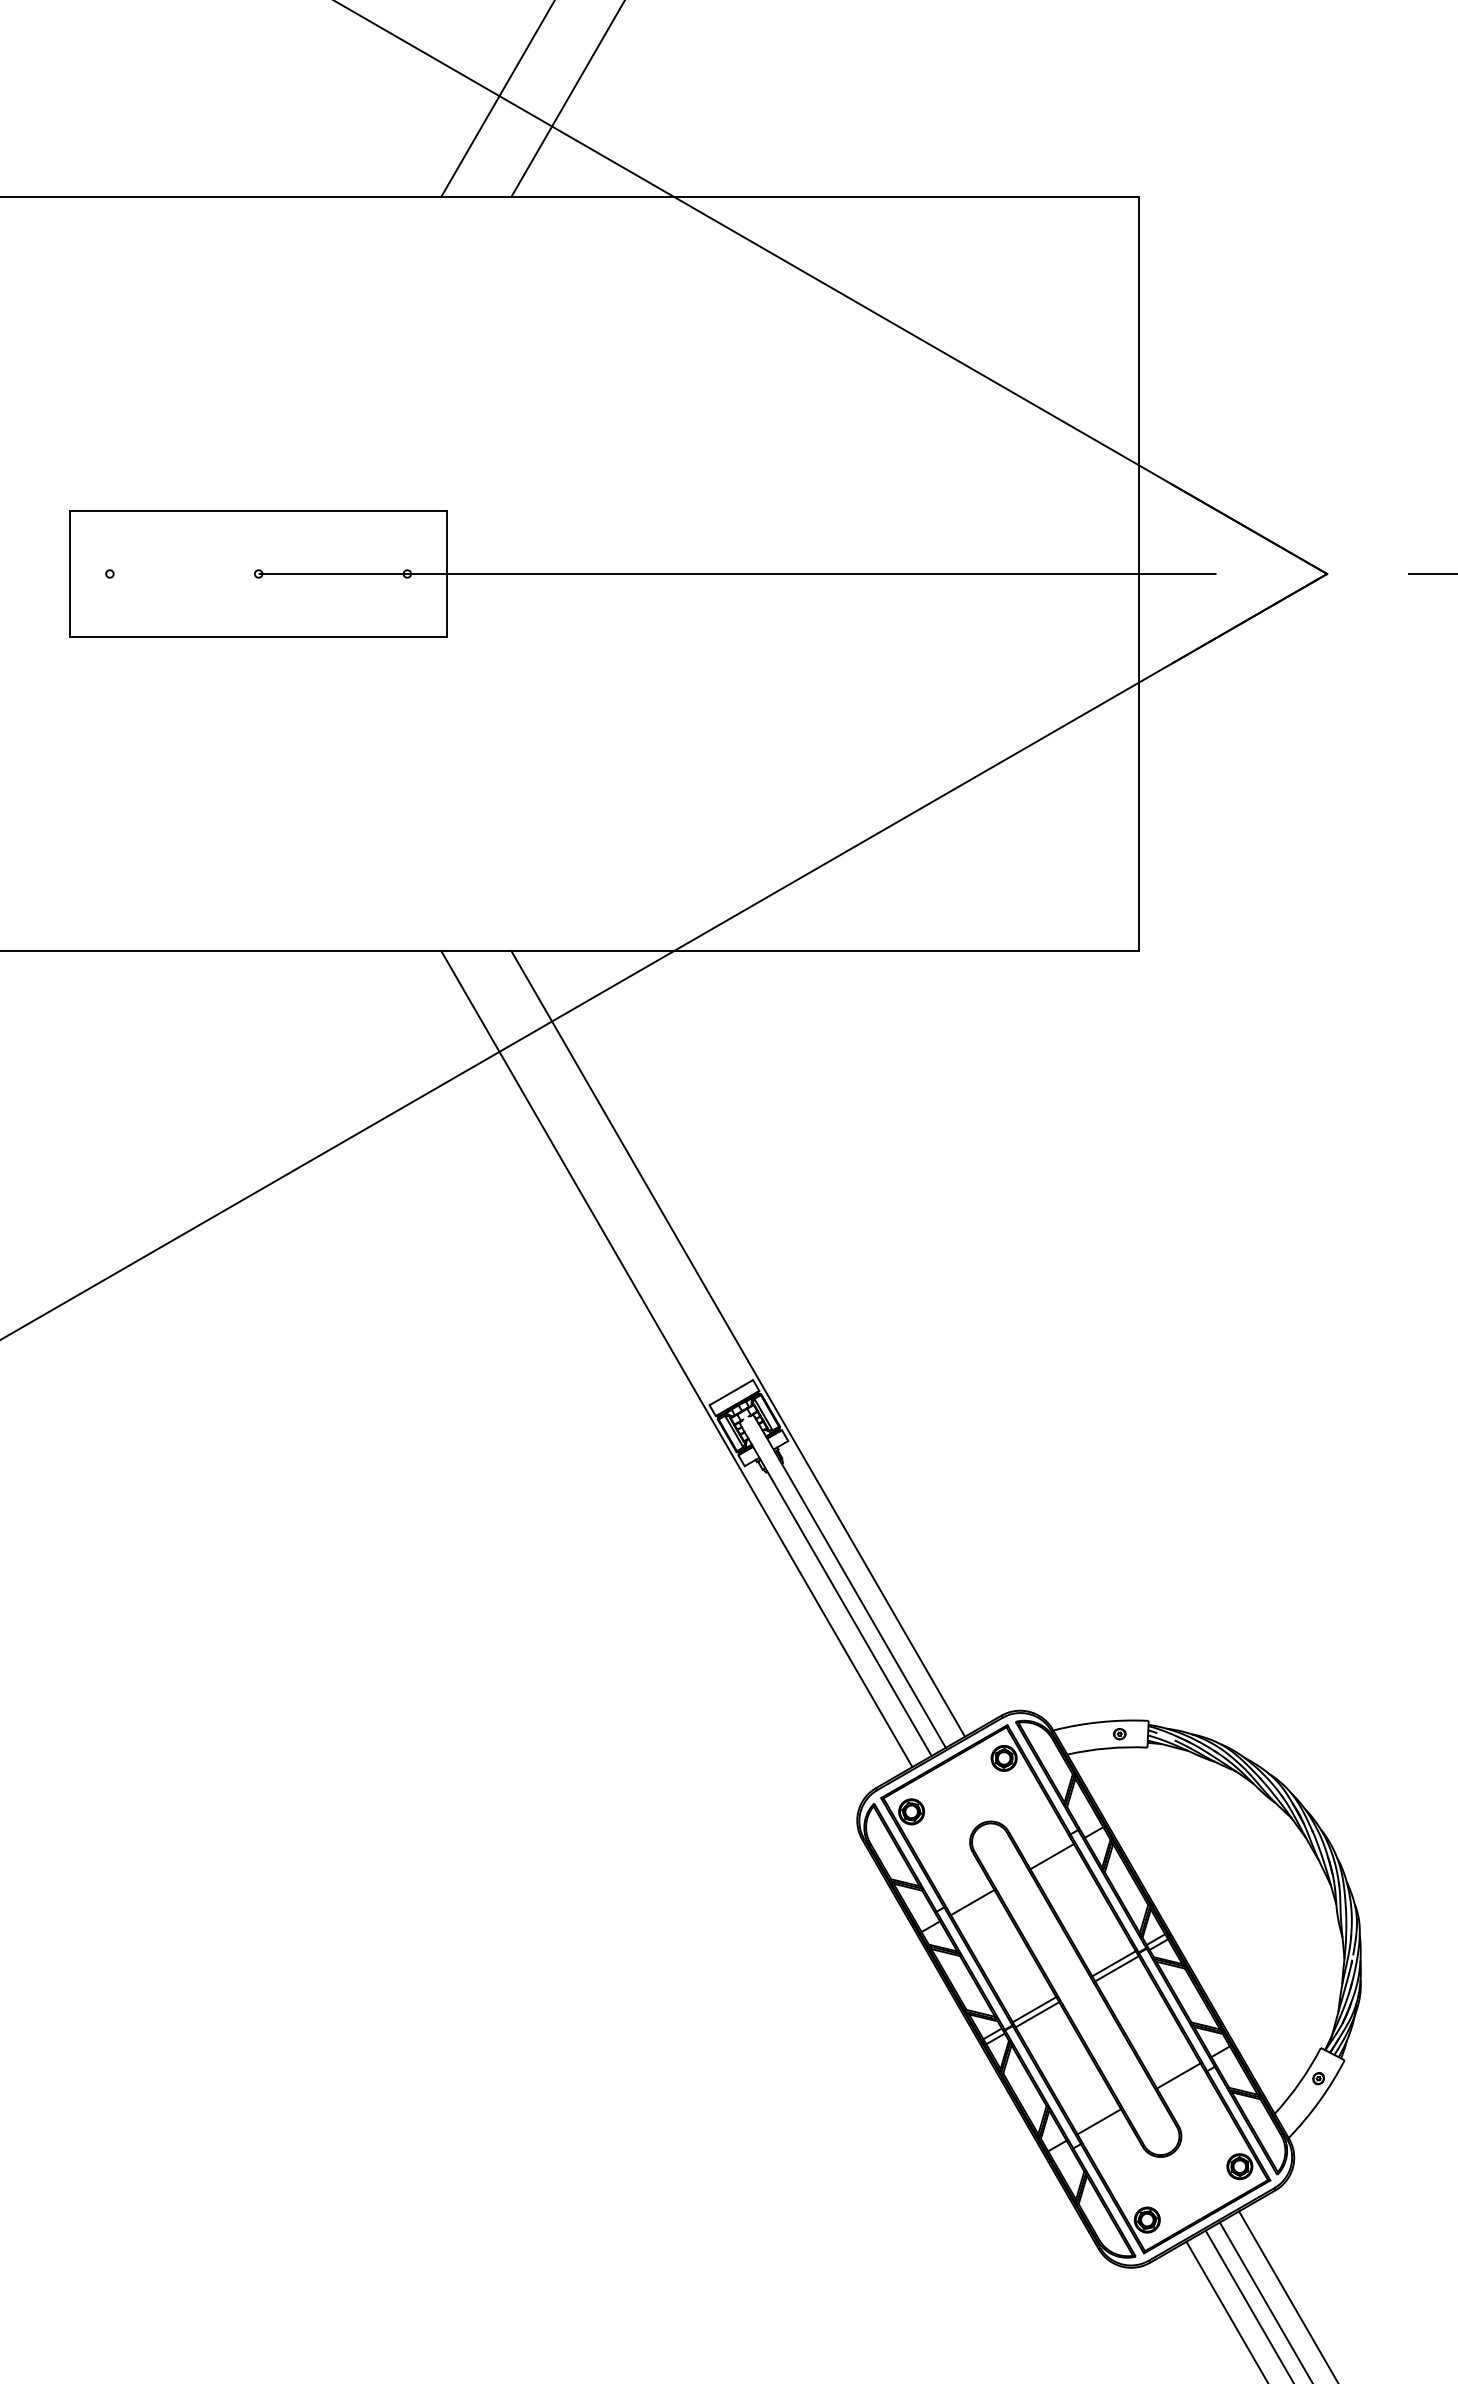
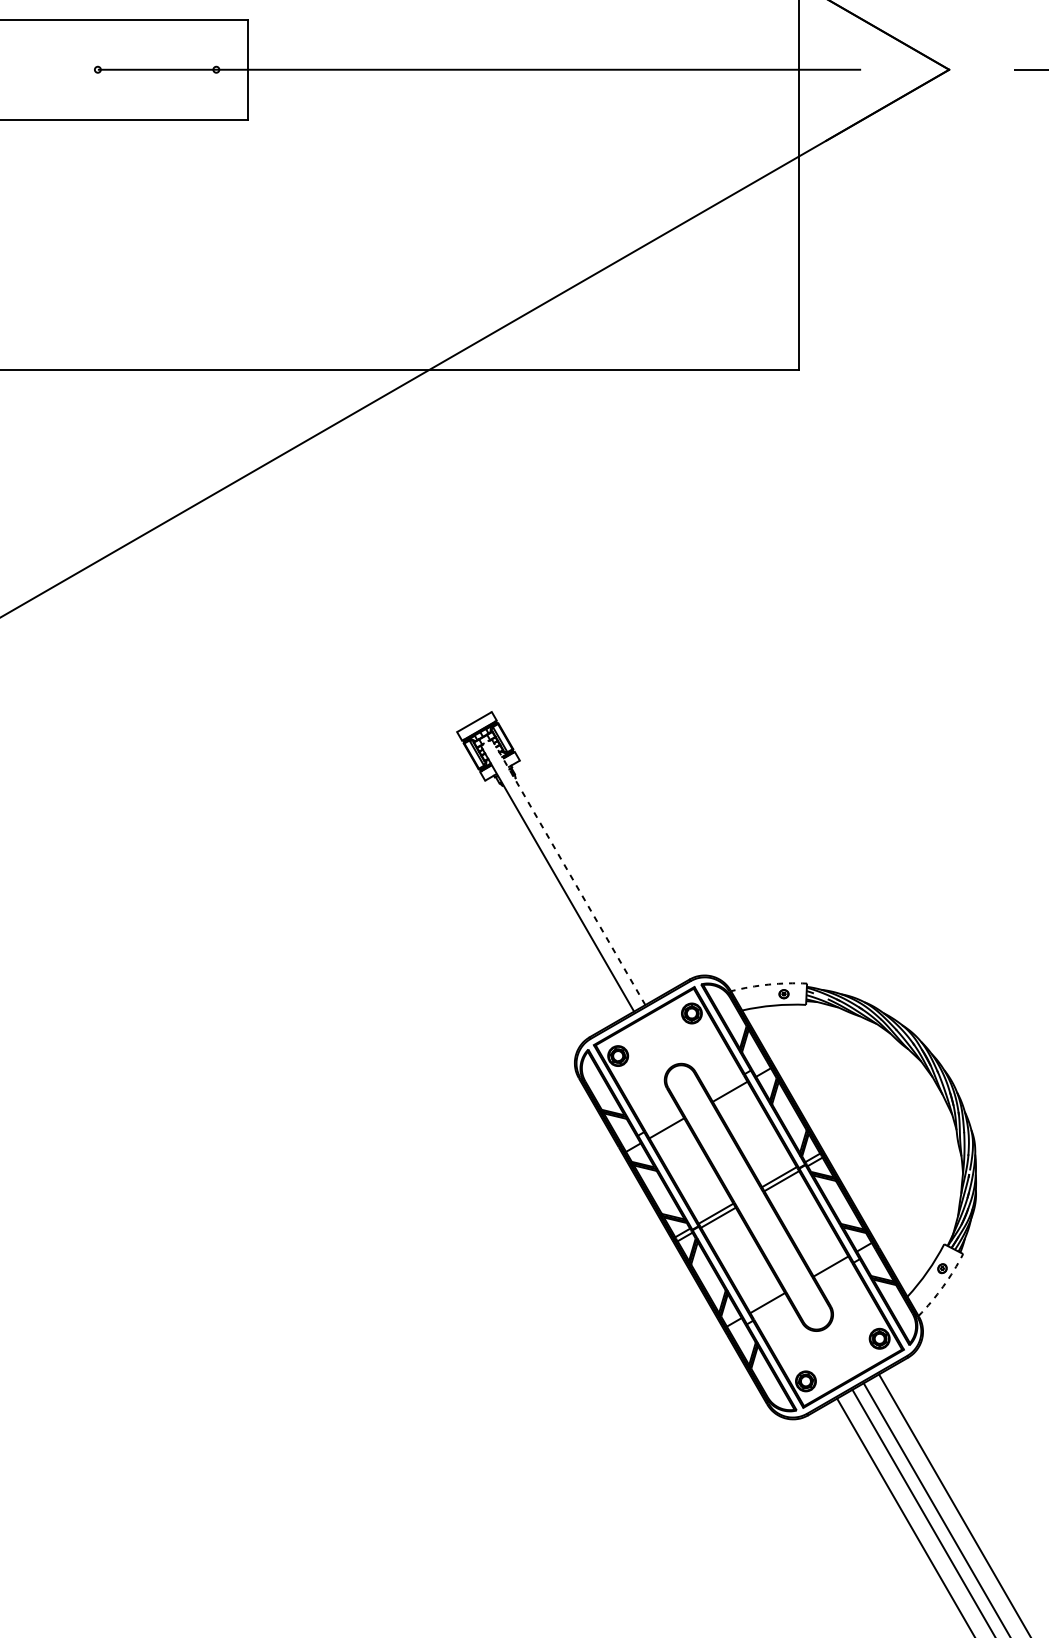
line: (738, 1343) -> (480, 682), removed
line: (676, 1359) -> (430, 695), removed
line: (850, 1582) -> (569, 873), solid -> dashed
arc: (1100, 1722) -> (768, 984), solid -> dashed
arc: (1319, 2101) -> (943, 1286), solid -> dashed

